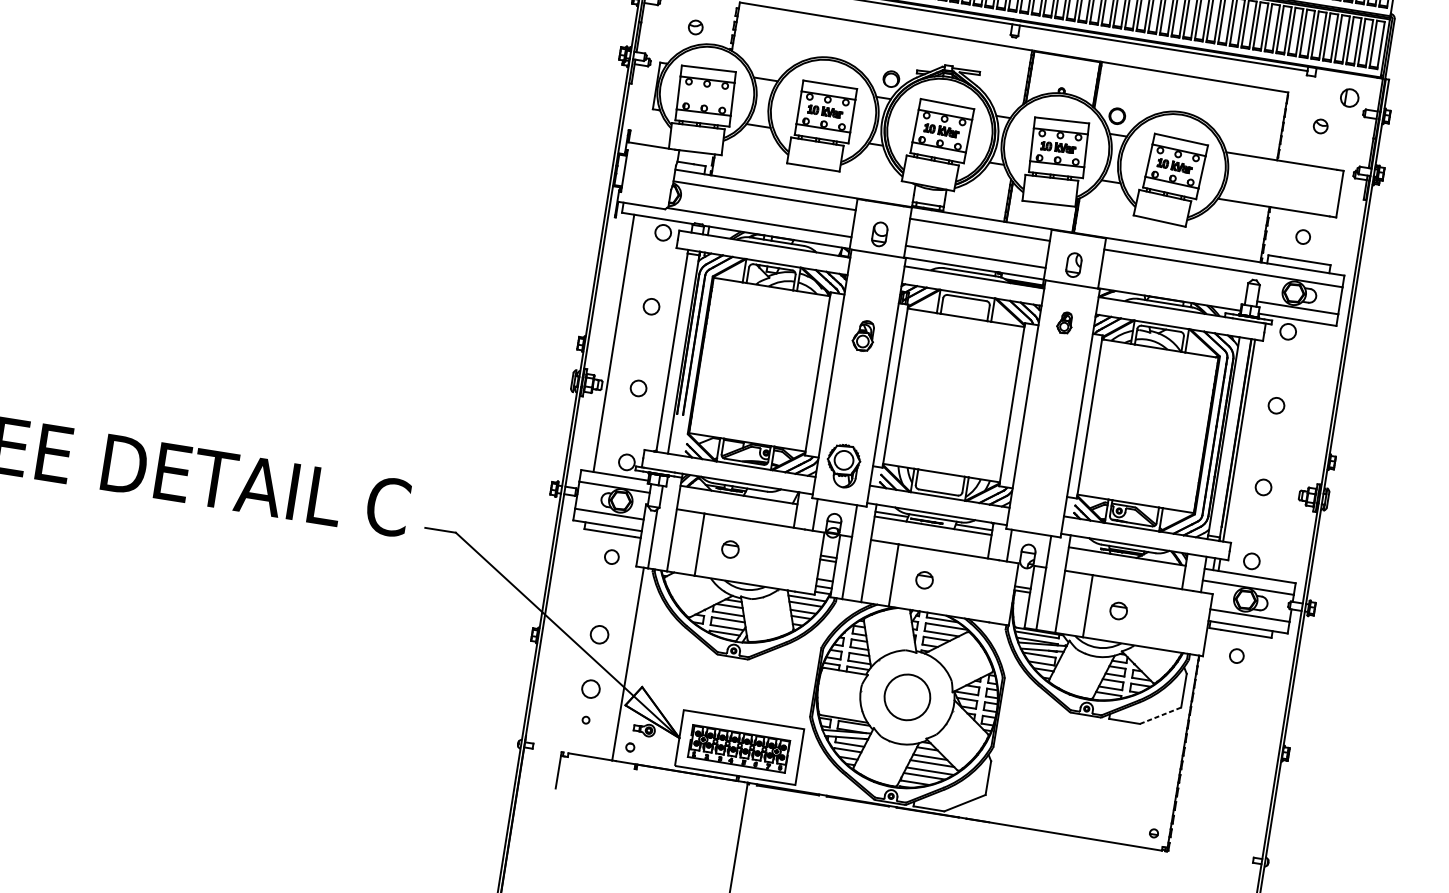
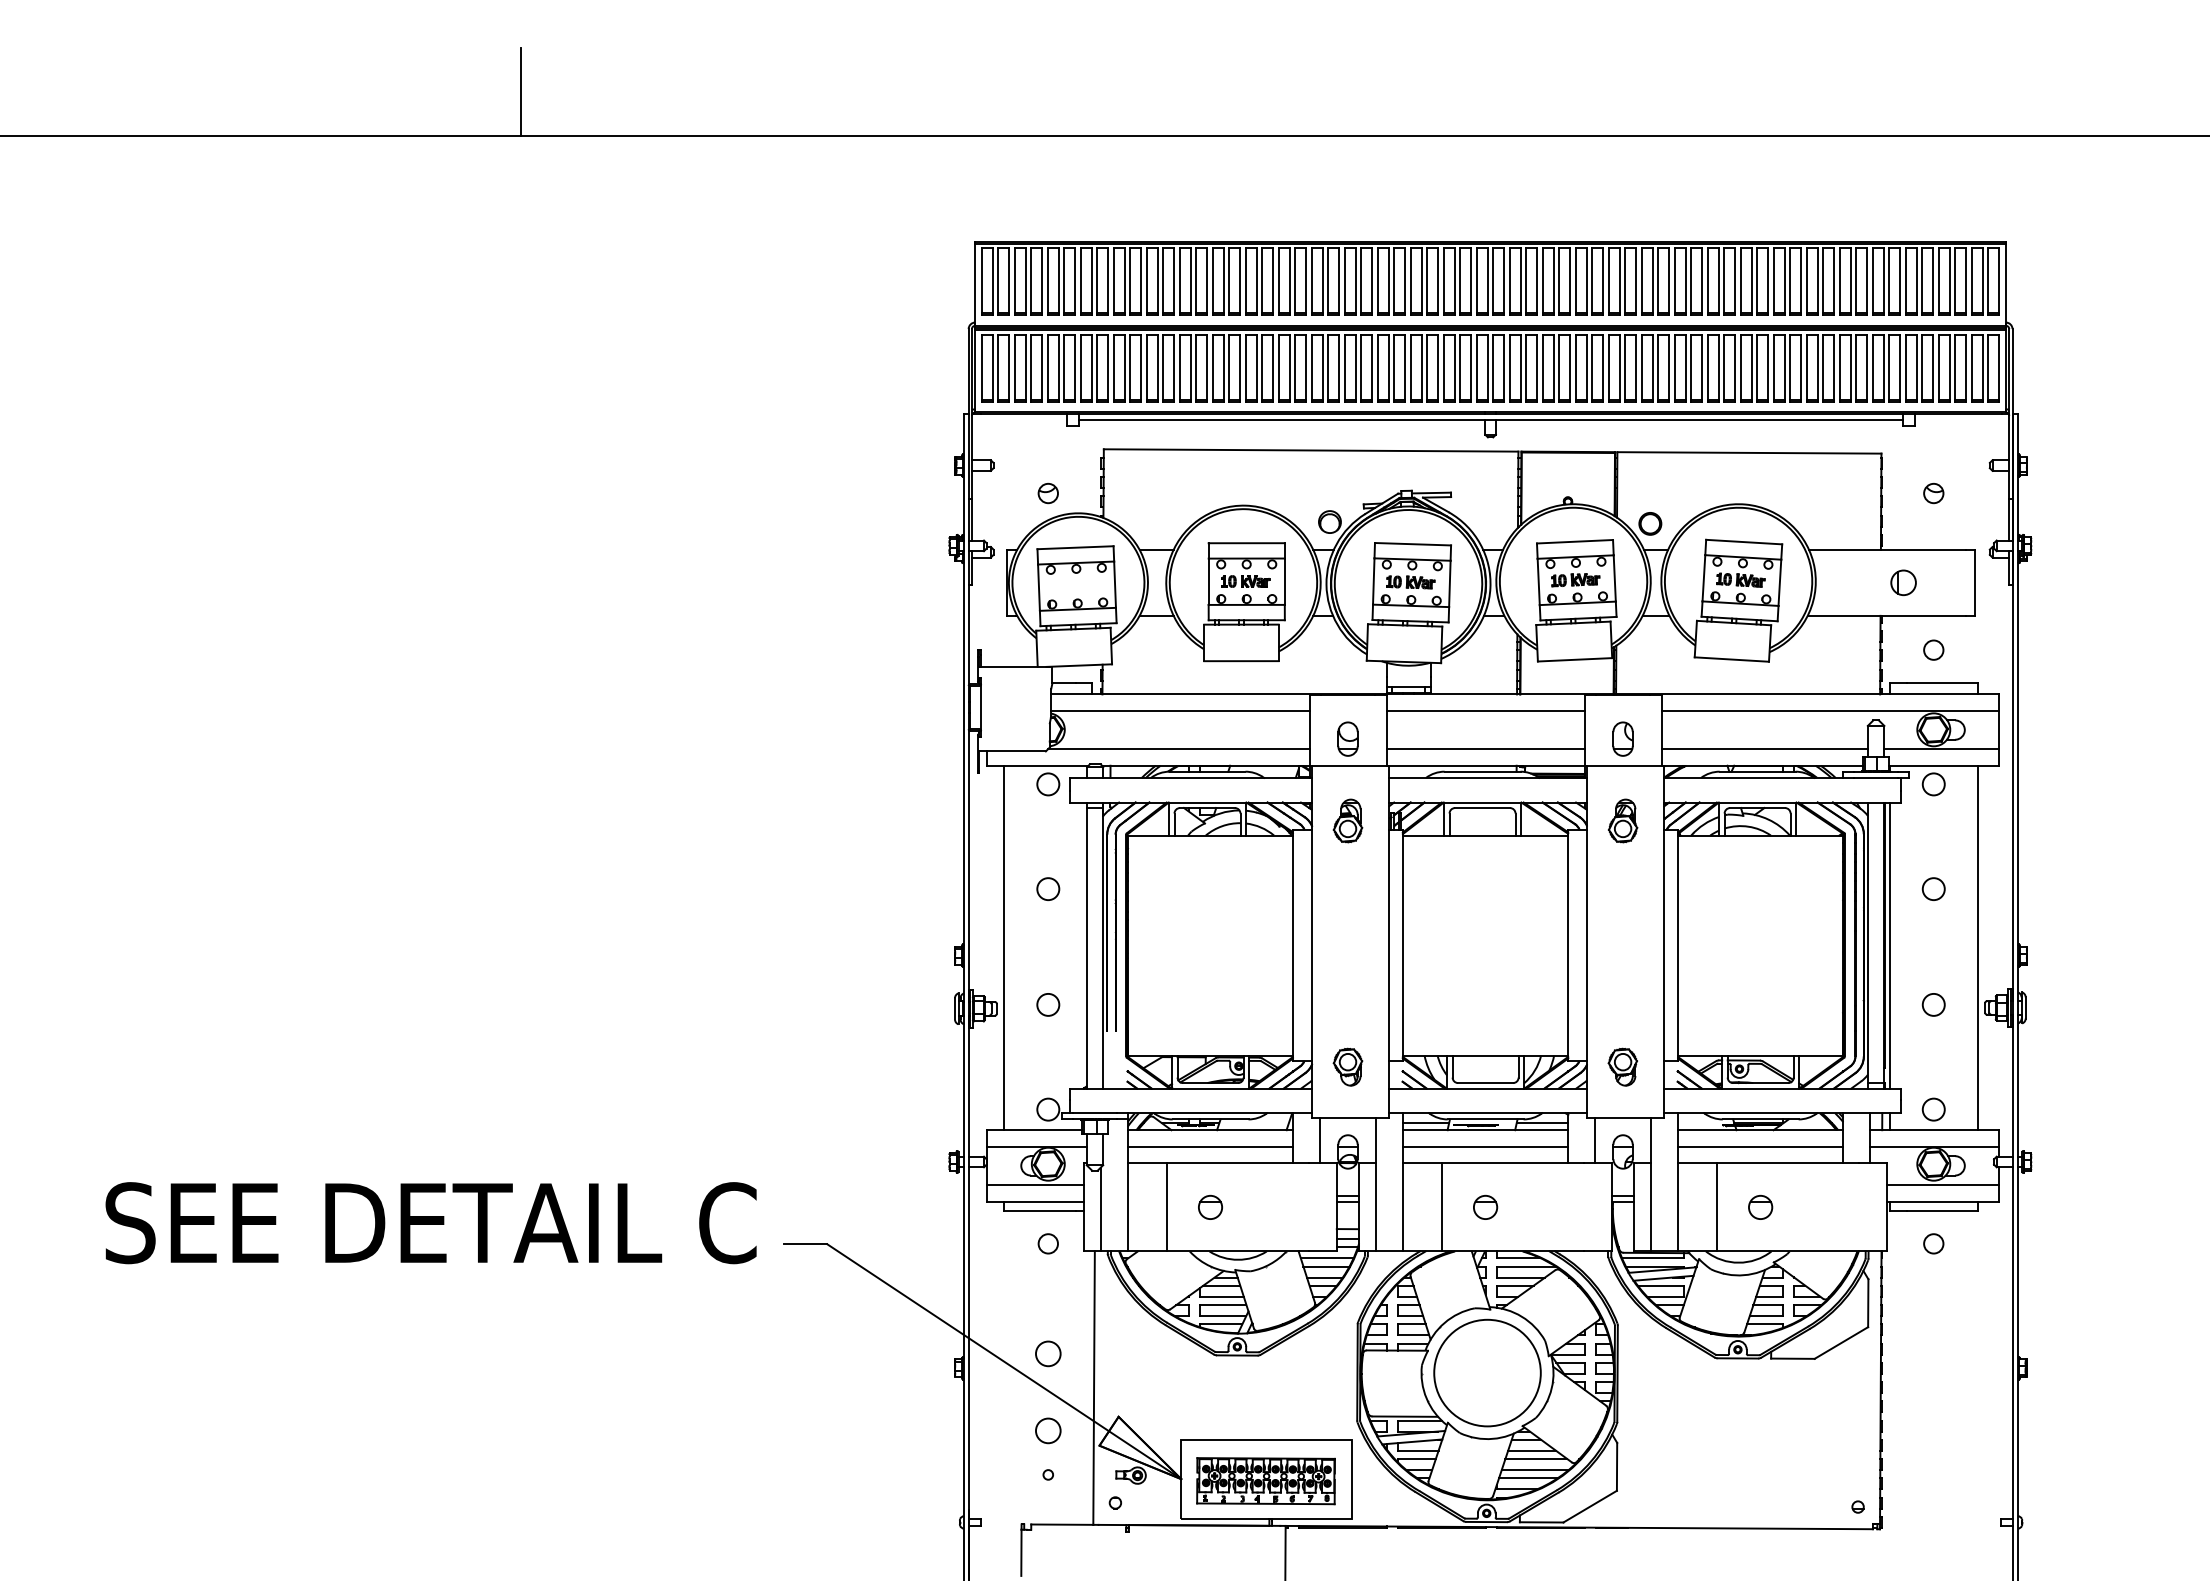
part: (1349, 97) -> (1903, 582), moved
line: (1172, 288) -> (1764, 749), added
part: (1065, 322) -> (1623, 820), size x1.43
part: (863, 335) -> (1347, 820), moved
line: (1300, 451) -> (1977, 947), added
part: (842, 465) -> (1347, 1066), size x0.62
part: (1036, 496) -> (1622, 1066), added
line: (737, 506) -> (1210, 1146), added
line: (931, 537) -> (1485, 1146), added
line: (1125, 568) -> (1760, 1146), added
circle: (907, 697) -> (1487, 1372), size x1.67
line: (1160, 715) -> (1841, 1342), dashed -> solid

